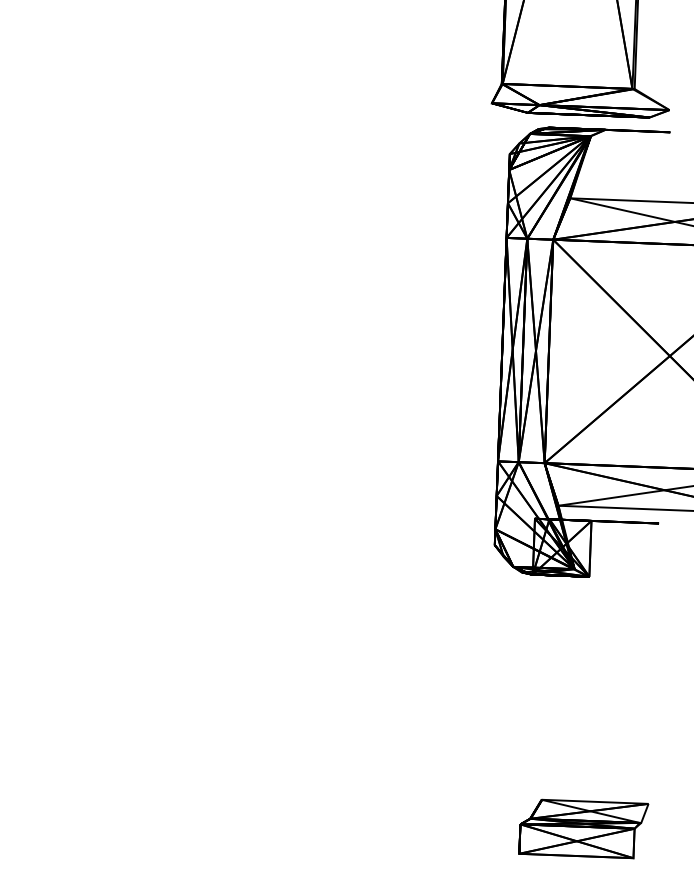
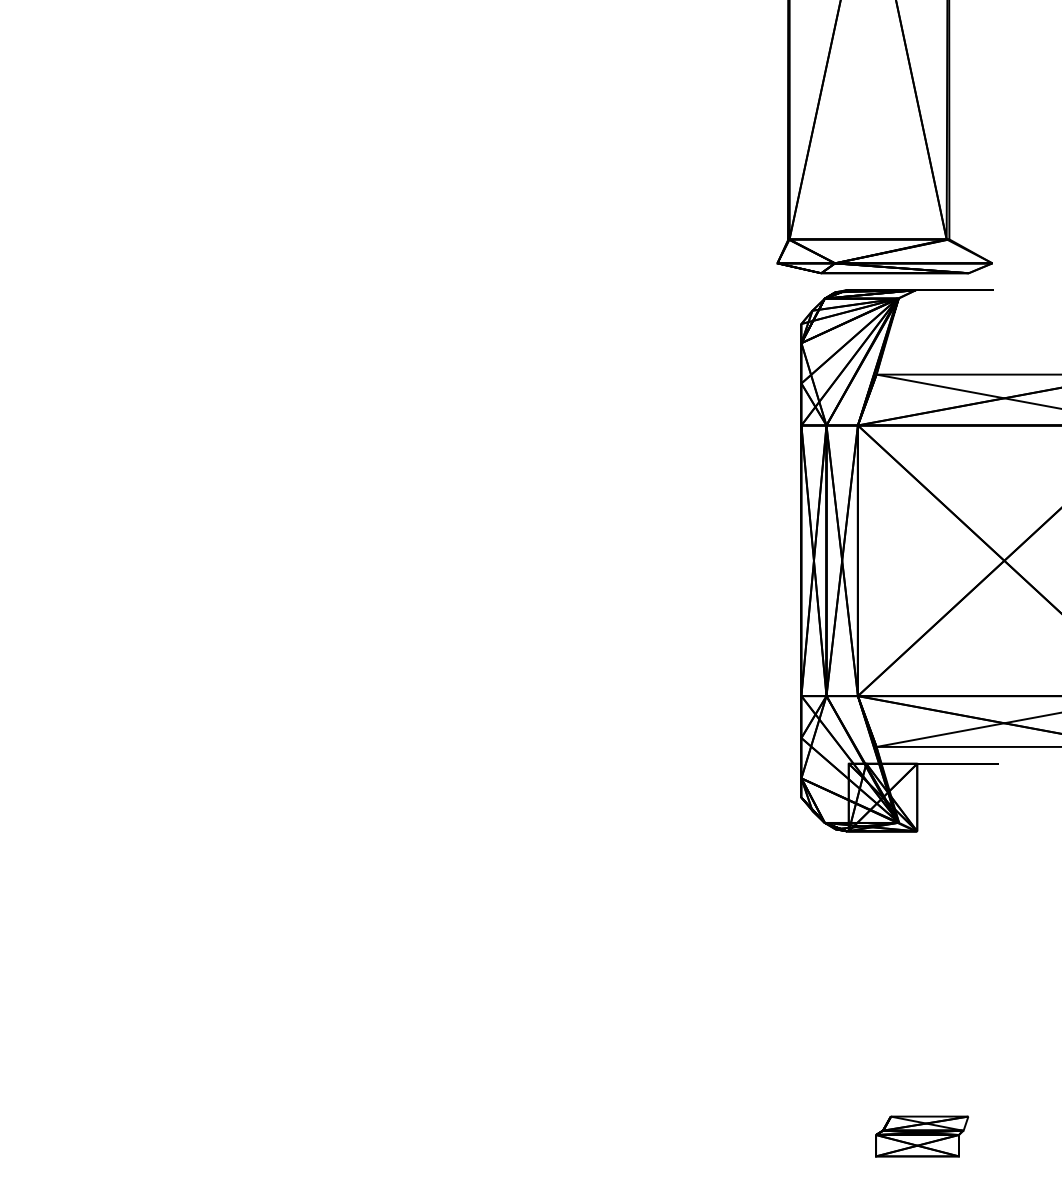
part: (583, 828) -> (921, 1136), size x0.6

